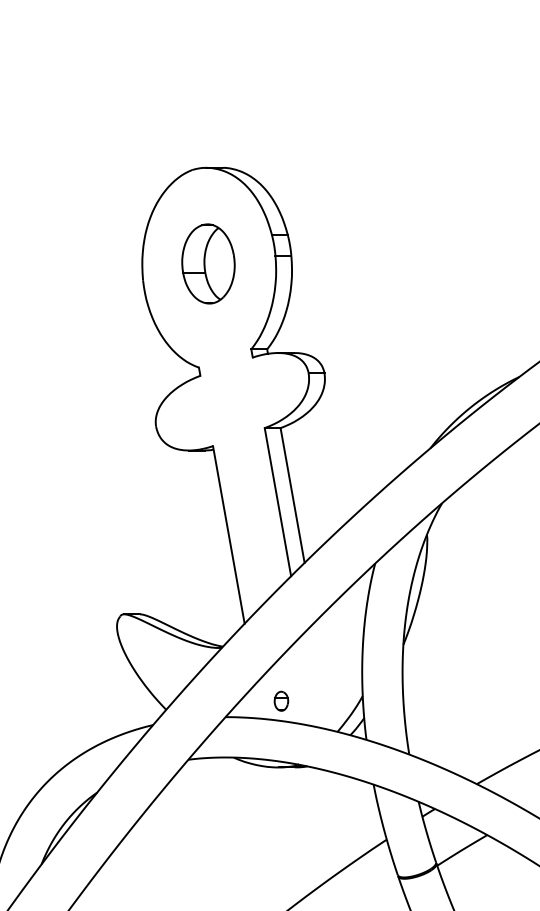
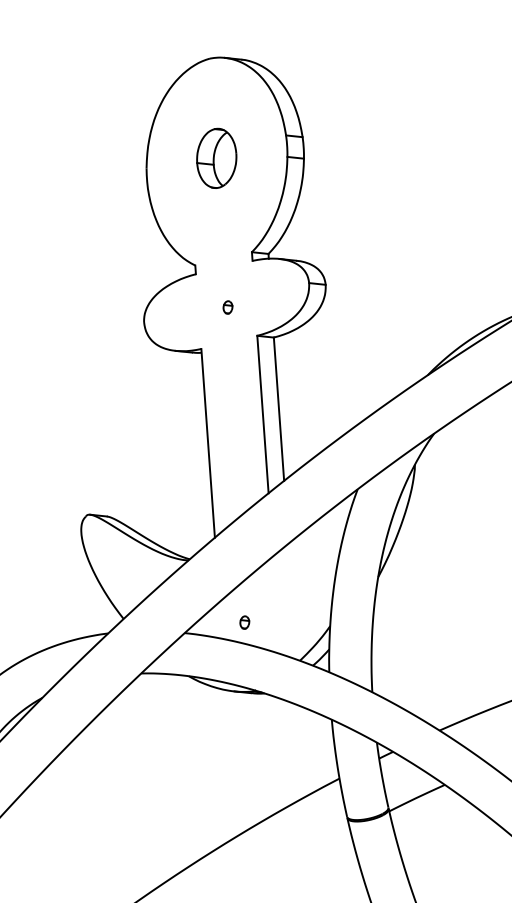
part: (208, 263) -> (216, 157), size x0.71
part: (234, 403) -> (228, 306), added
part: (281, 700) -> (244, 621), size x0.62

